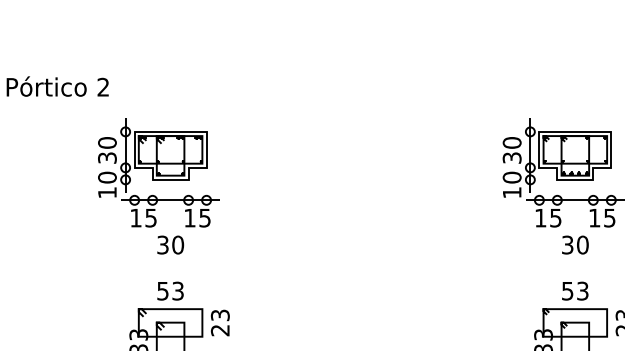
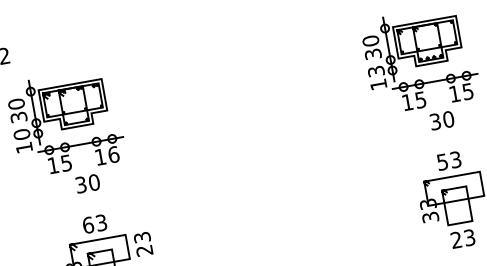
text: (511, 177) -> (375, 71), 10 -> 13
text: (205, 217) -> (114, 154), 15 -> 16
text: (163, 290) -> (88, 224), 53 -> 63

